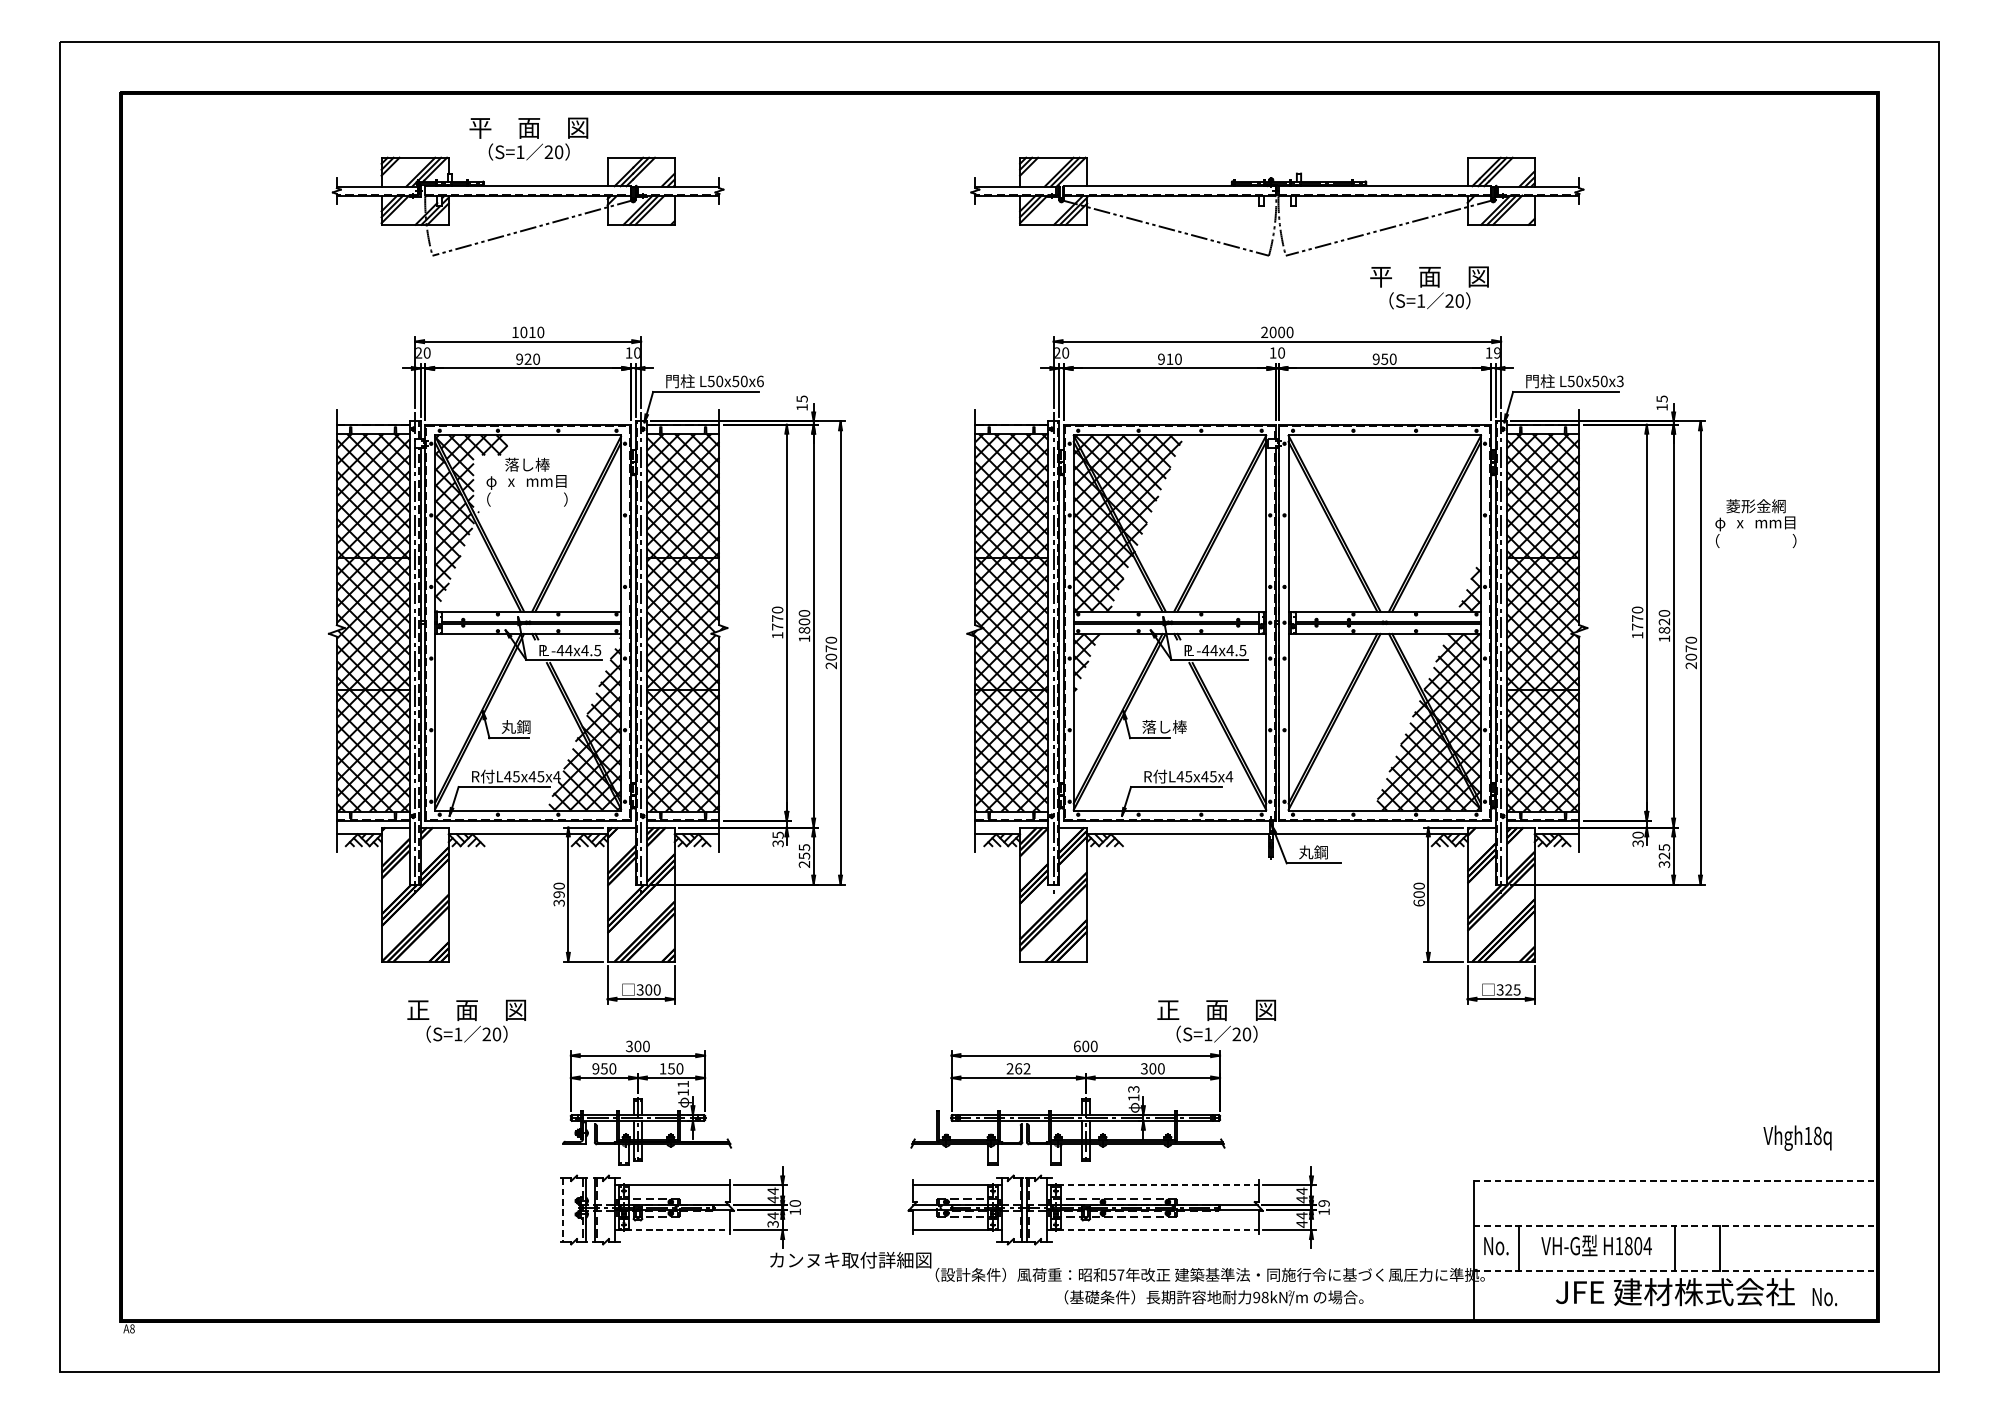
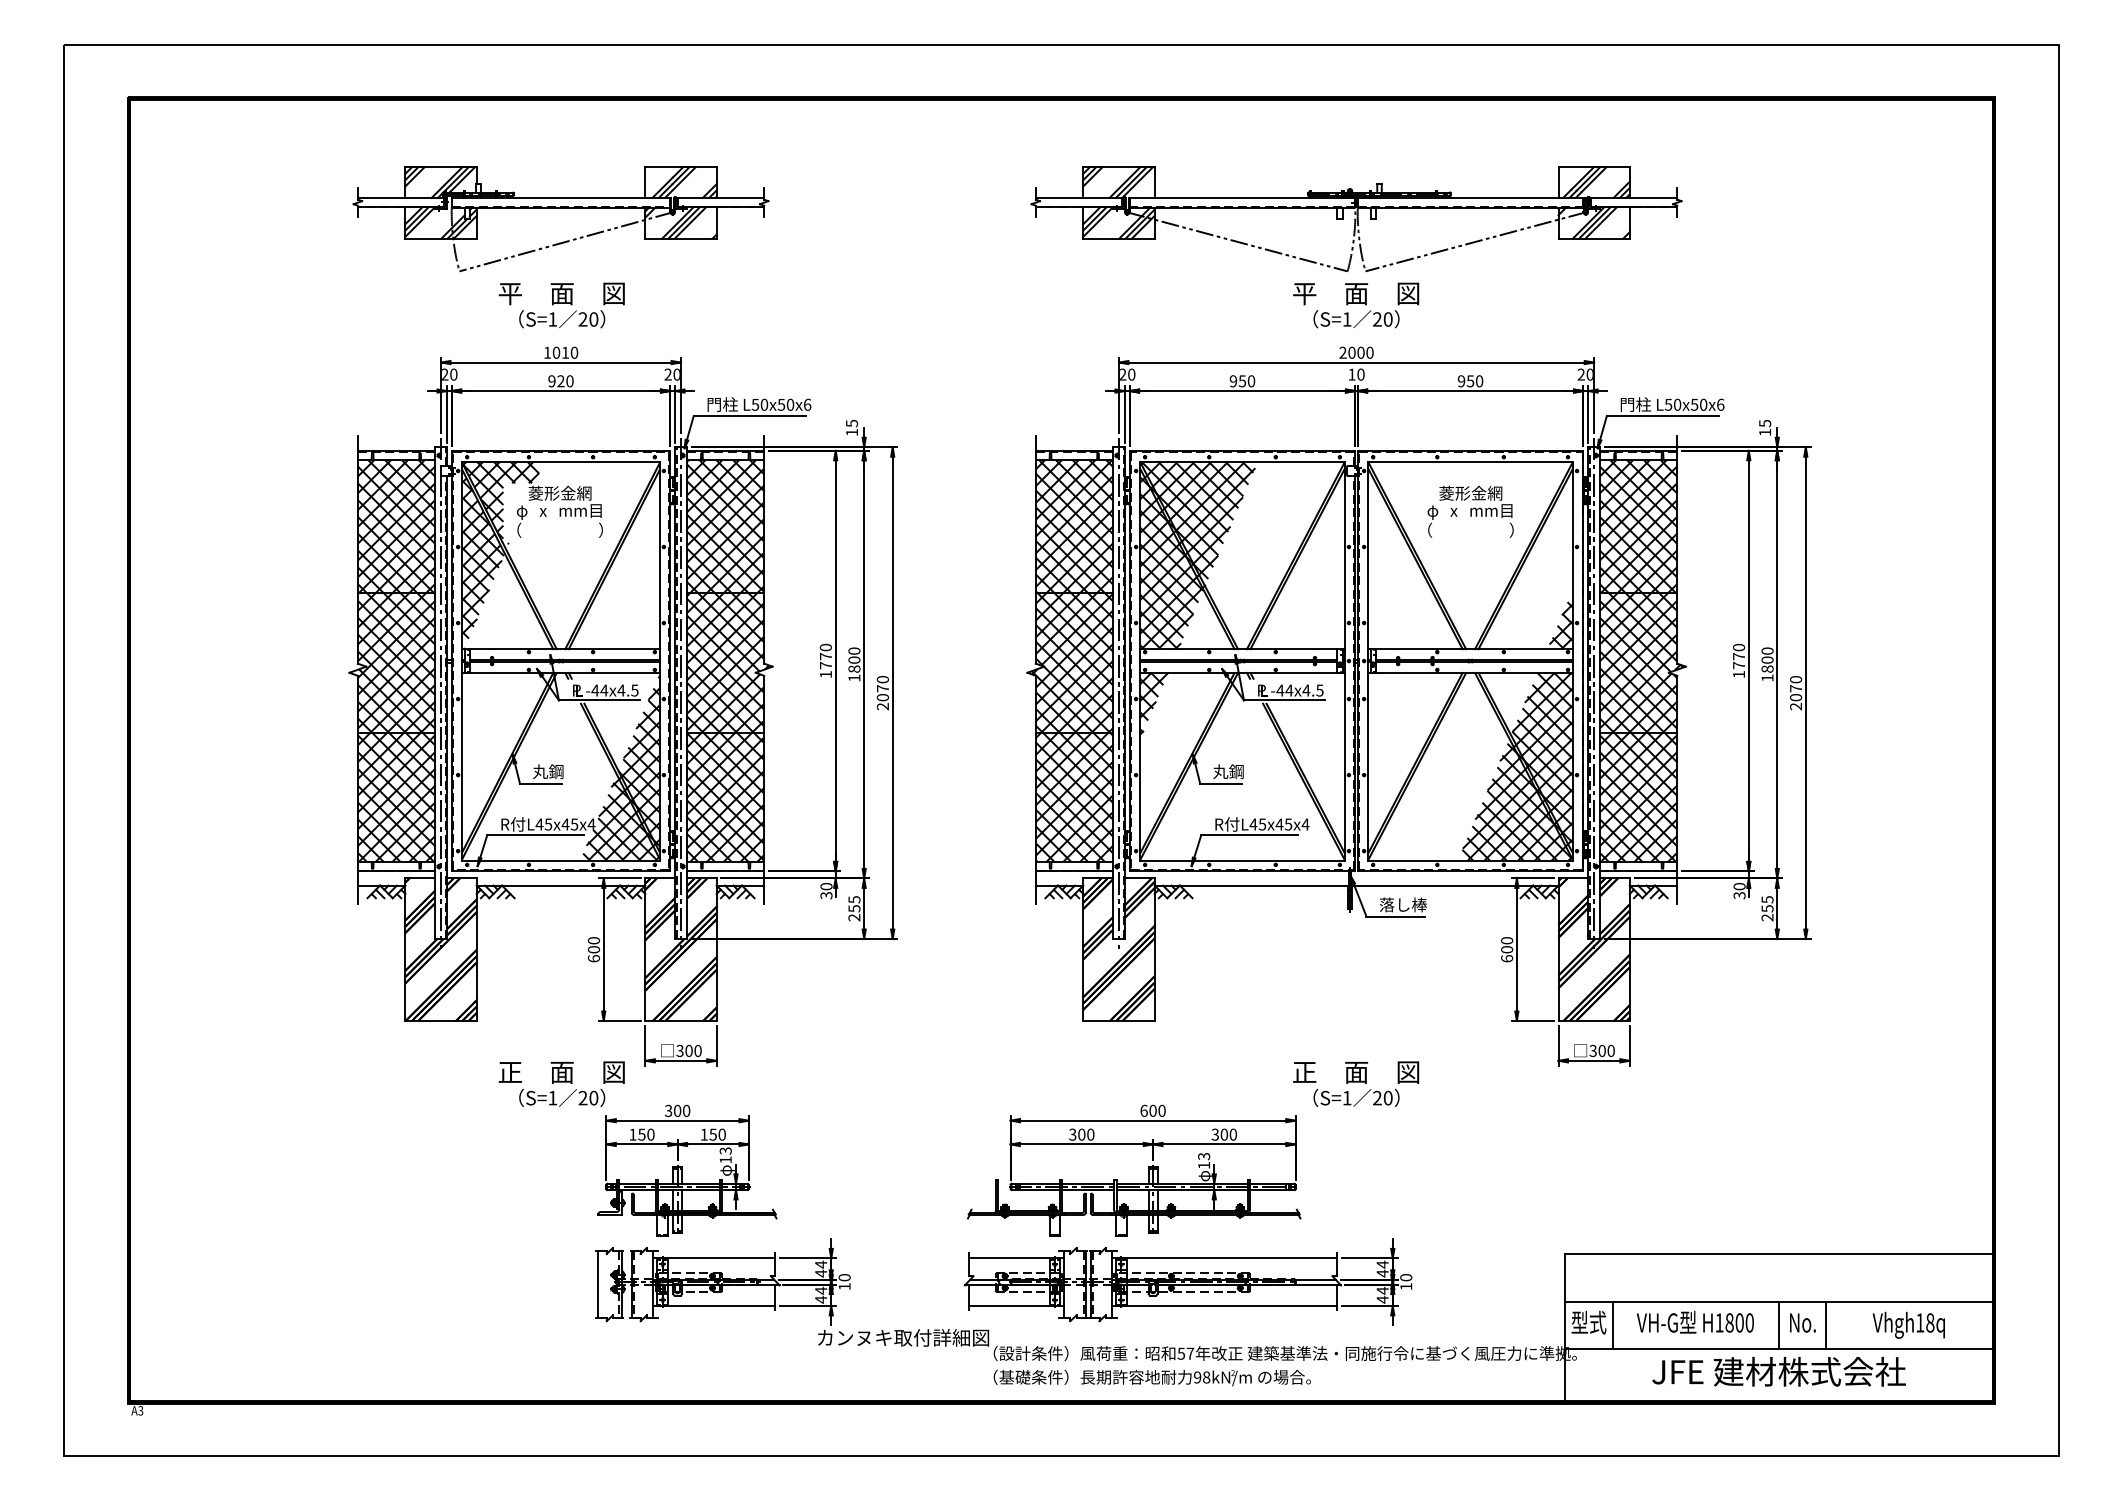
text: (528, 139) -> (561, 305), moved
text: (1429, 287) -> (1356, 305), moved
text: (628, 352) -> (667, 374), 10 -> 20
text: (1492, 352) -> (1584, 374), 19 -> 20
text: (1169, 359) -> (1242, 381), 910 -> 950
text: (1620, 381) -> (1720, 404), L50x50x3 -> L50x50x6
text: (526, 464) -> (559, 492), 落し棒 -> 菱形金網
text: (1755, 523) -> (1470, 511), moved
text: (1664, 621) -> (1767, 659), 1820 -> 1800
text: (1164, 726) -> (1236, 771), 落し棒 -> 丸鋼
text: (778, 835) -> (826, 886), 35 -> 30
text: (1320, 852) -> (1402, 904), 丸鋼 -> 落し棒
text: (1664, 860) -> (1767, 913), 325 -> 255
text: (558, 899) -> (593, 954), 390 -> 600
text: (1512, 989) -> (1606, 1050), 325 -> 300
text: (466, 1020) -> (561, 1083), moved
text: (1217, 1020) -> (1356, 1083), moved
text: (595, 1068) -> (632, 1134), 950 -> 150
text: (1018, 1068) -> (1081, 1134), 262 -> 300
text: (683, 1083) -> (725, 1150), 11 -> 13
text: (1797, 1137) -> (1908, 1324), moved
line: (1674, 1181) -> (1778, 1254), dashed -> solid
line: (1153, 1185) -> (1224, 1258), dashed -> solid
text: (1324, 1203) -> (1406, 1277), 19 -> 10
line: (563, 1209) -> (598, 1284), dashed -> solid
text: (773, 1224) -> (821, 1299), 34 -> 44
line: (1674, 1225) -> (1778, 1301), dashed -> solid
line: (672, 1229) -> (714, 1305), dashed -> solid
line: (1153, 1229) -> (1224, 1305), dashed -> solid
text: (1495, 1245) -> (1588, 1322), No. -> 型式
text: (1647, 1245) -> (1749, 1322), H1804 -> H1800
line: (1674, 1271) -> (1778, 1349), dashed -> solid
text: (1824, 1296) -> (1802, 1322), moved
text: (1213, 1297) -> (1151, 1377), moved
text: (132, 1328) -> (140, 1410), A8 -> A3

